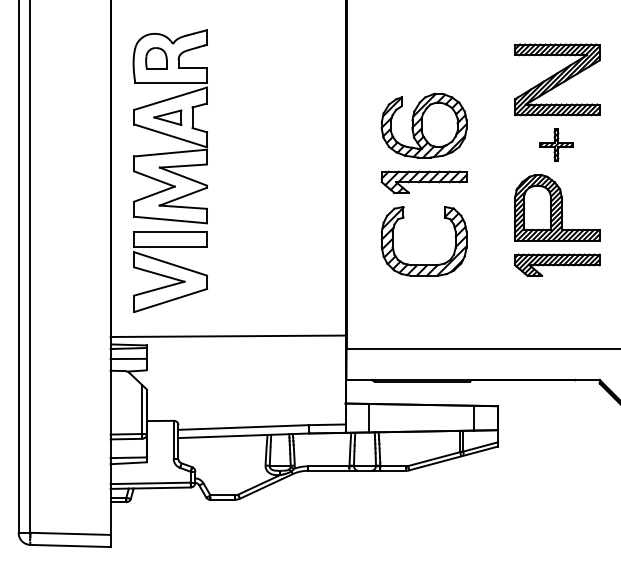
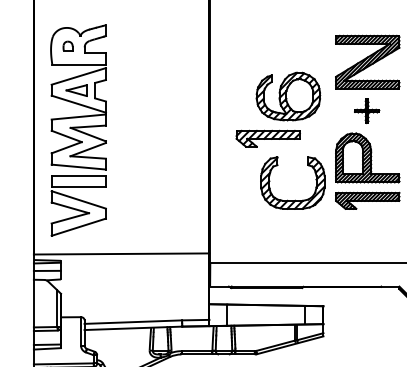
part: (156, 58) -> (68, 46), size x0.6
part: (423, 125) -> (287, 96), moved
part: (423, 264) -> (292, 200), moved

